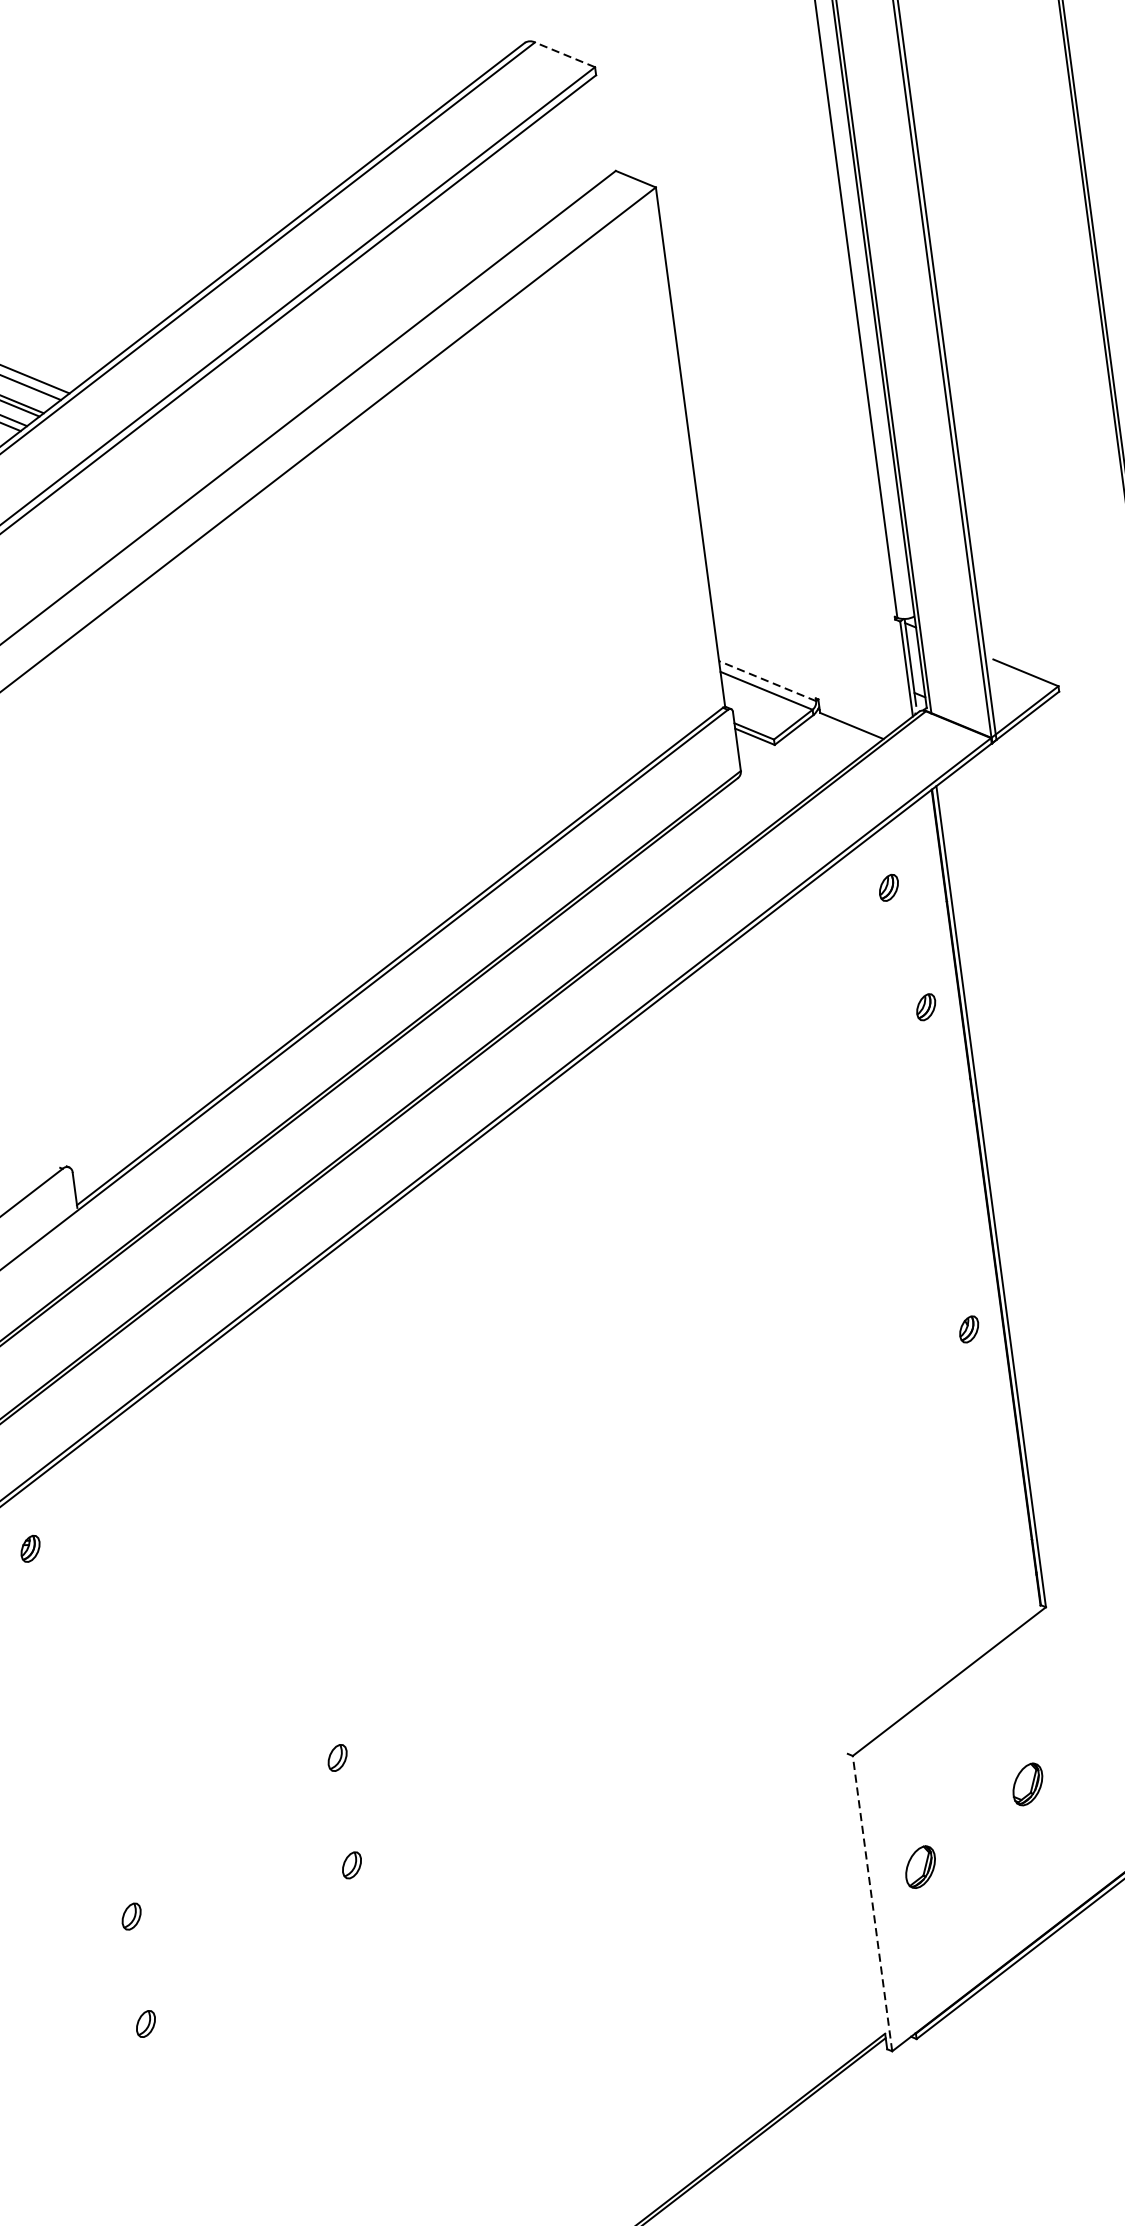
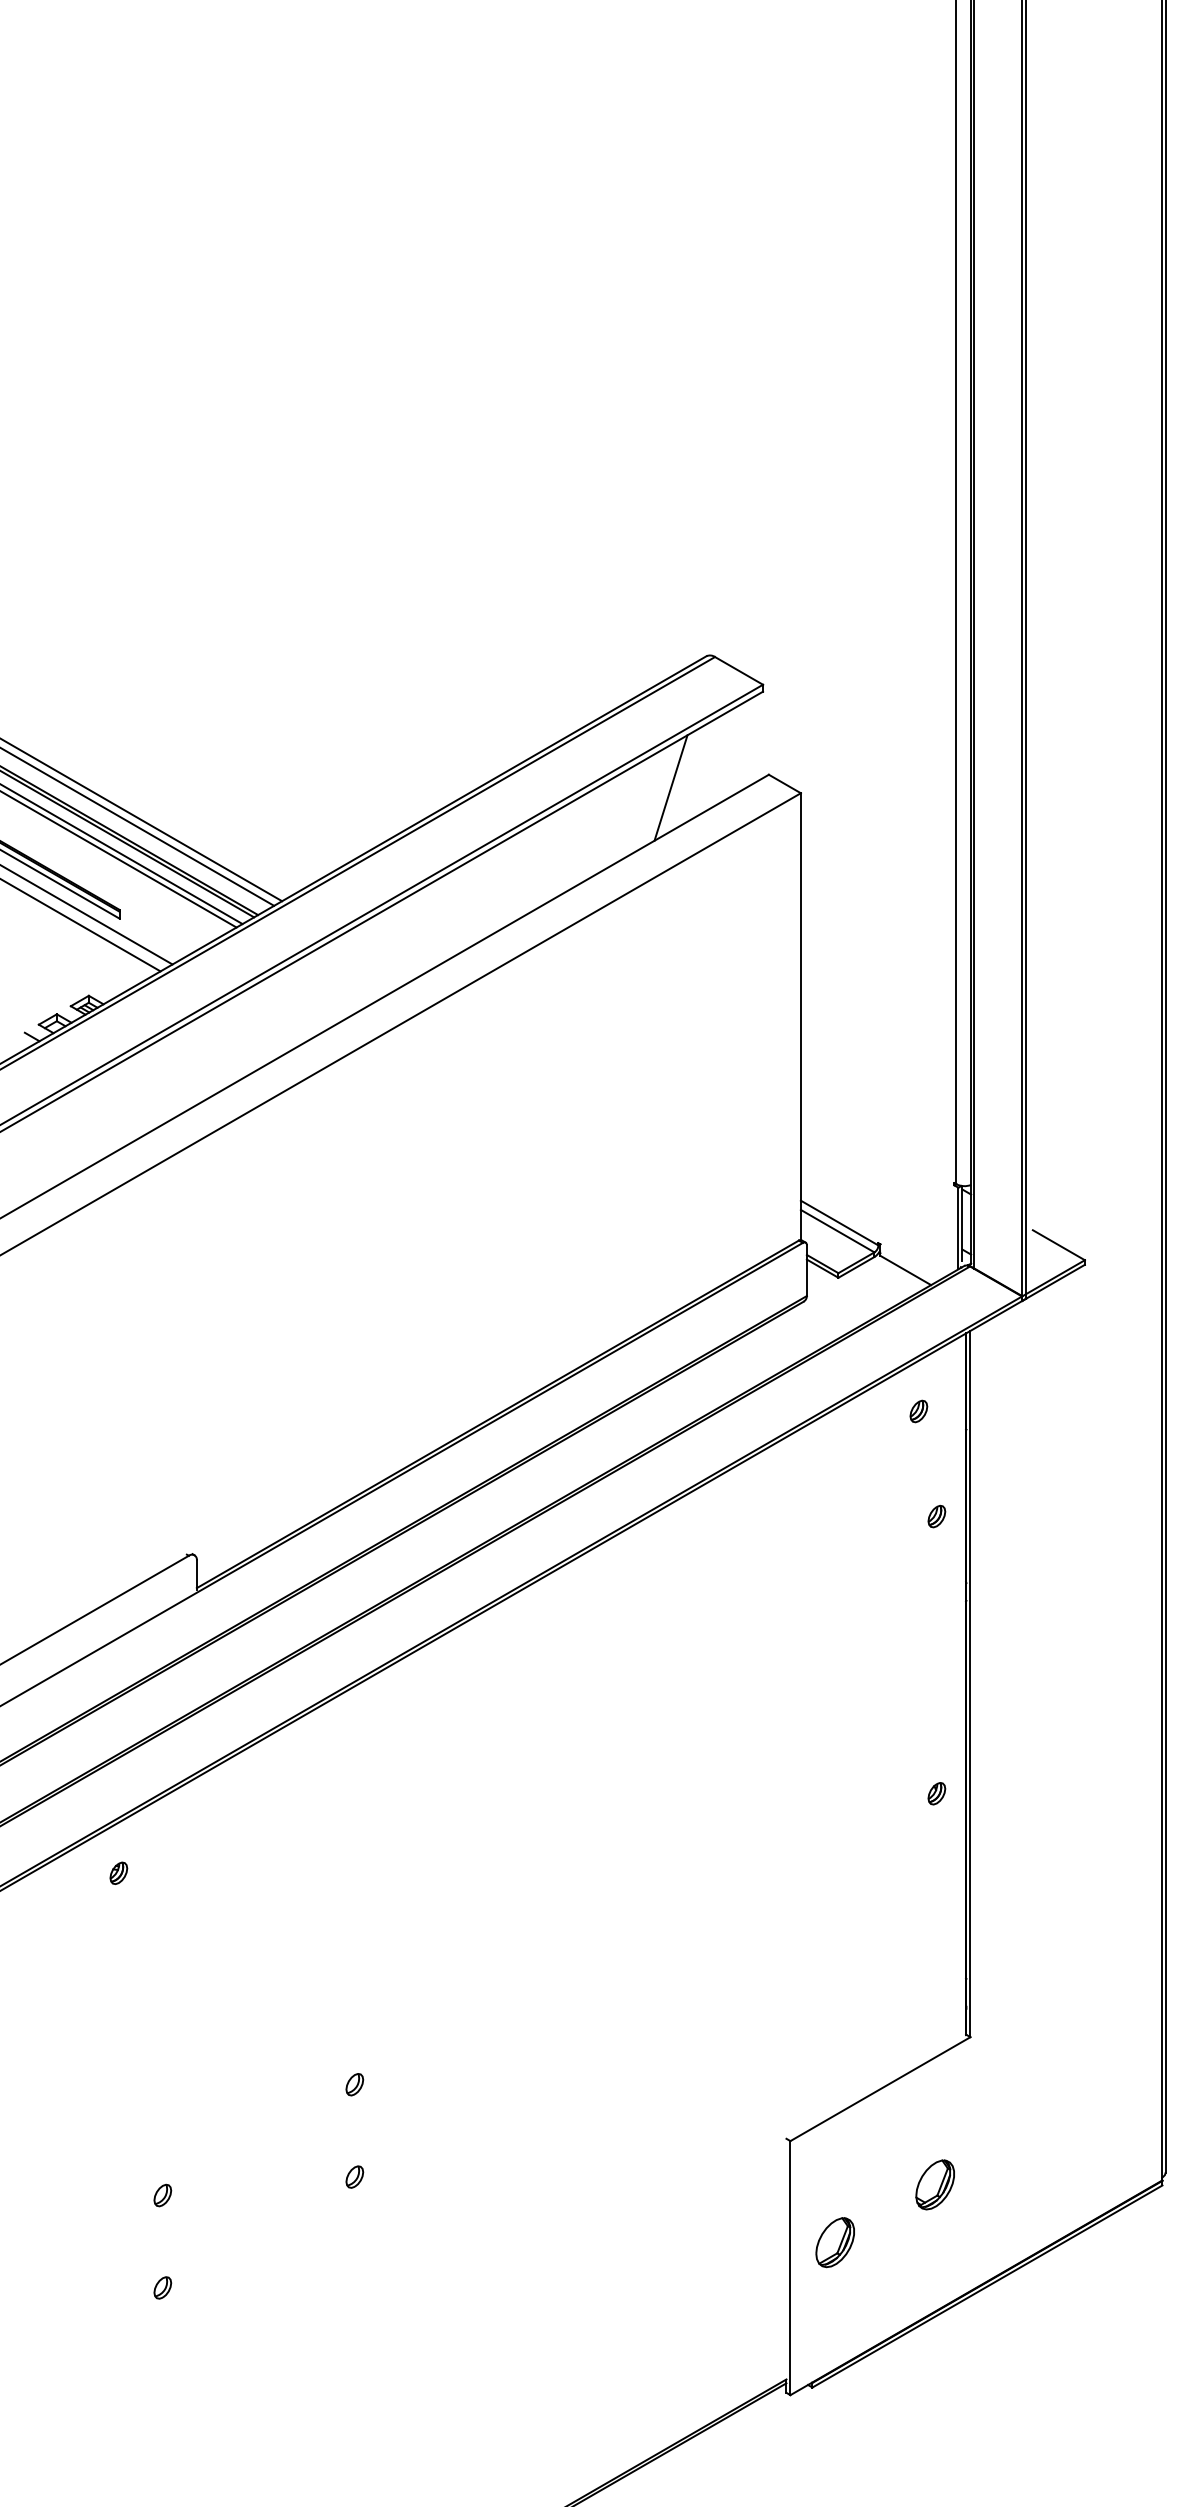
line: (565, 54) -> (739, 670), dashed -> solid
line: (503, 201) -> (670, 787), added
line: (767, 681) -> (839, 1223), dashed -> solid
part: (1027, 1784) -> (934, 2184), size x1.43
part: (919, 1867) -> (834, 2242), size x1.43
line: (872, 1902) -> (790, 2267), dashed -> solid

